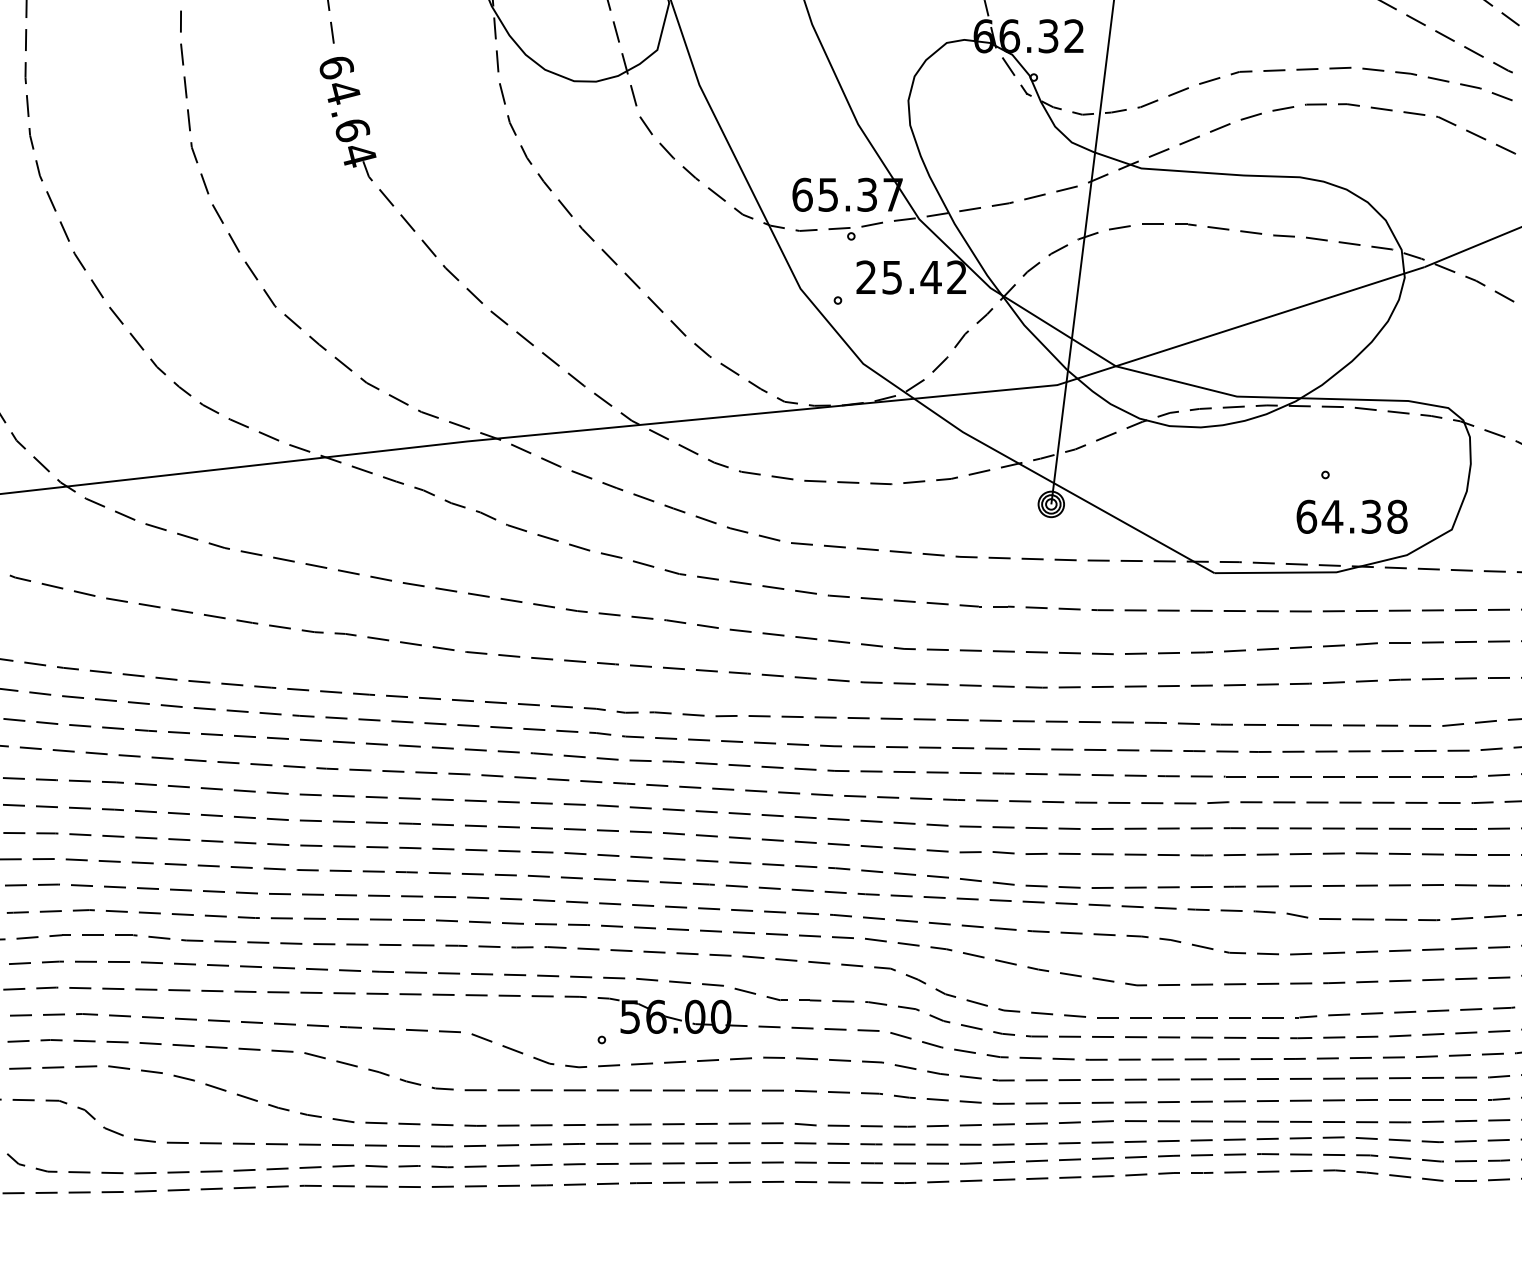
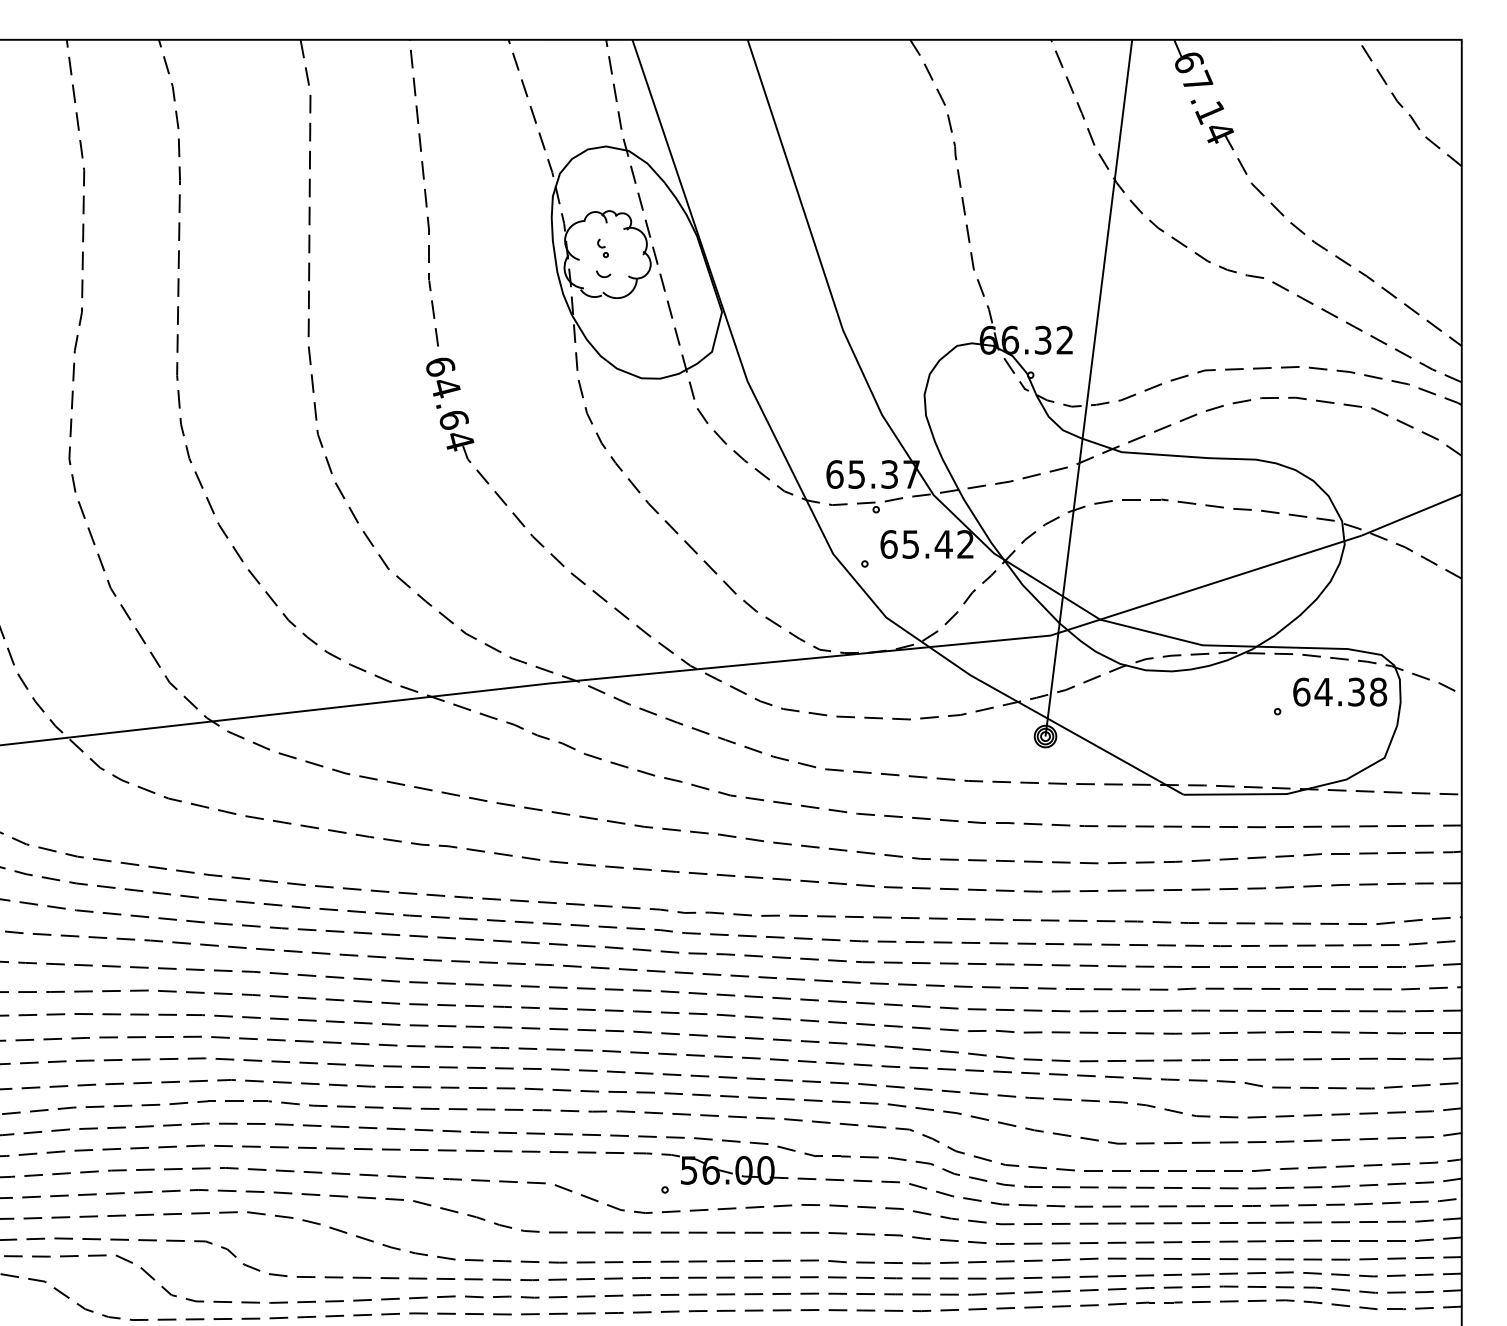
text: (865, 277) -> (888, 544), 25.42 -> 65.42
text: (1352, 516) -> (1340, 691), moved

